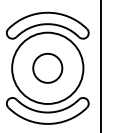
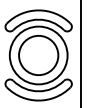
circle: (47, 68) -> (38, 55), size x1.67

